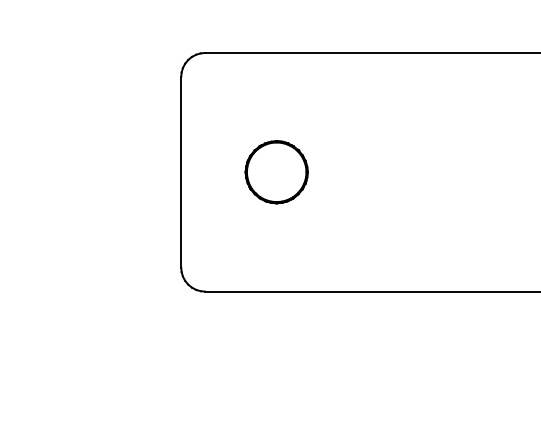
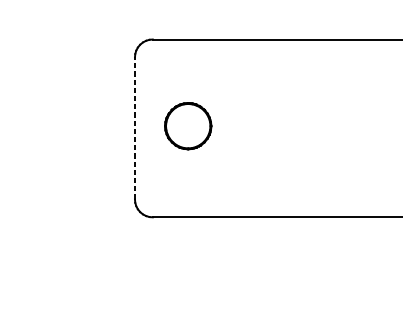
line: (181, 171) -> (135, 127), solid -> dashed
part: (276, 172) -> (188, 126), moved

